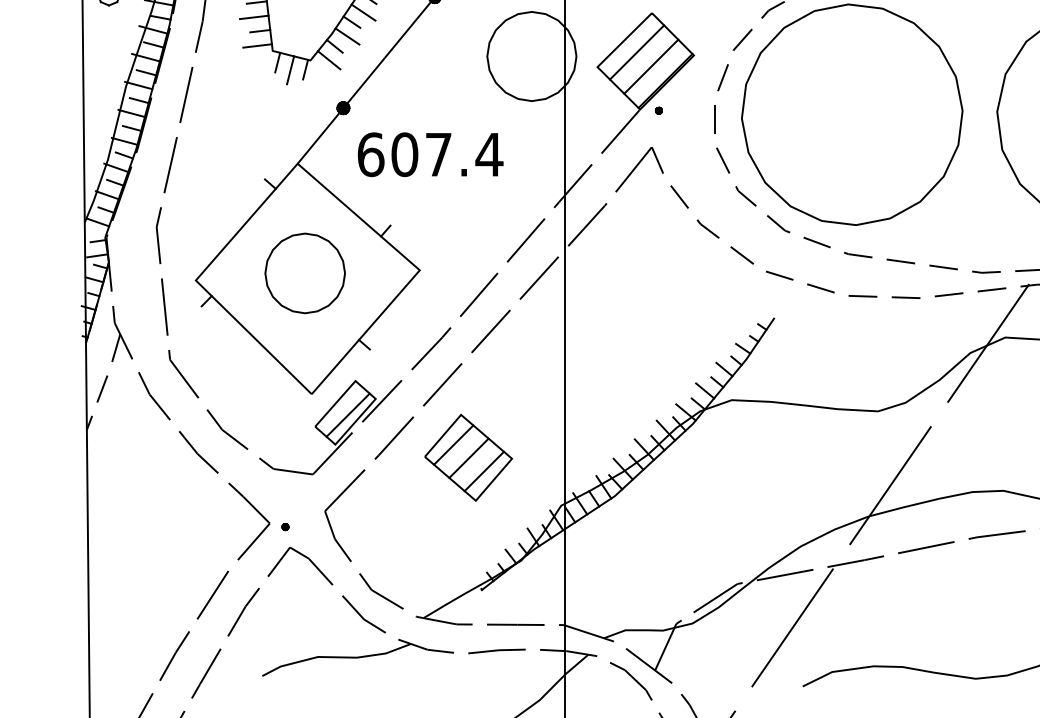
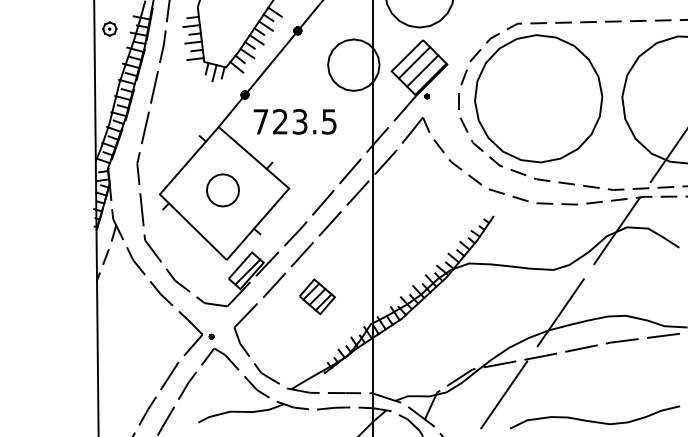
text: (430, 154) -> (295, 121), 607.4 -> 723.5
part: (304, 273) -> (222, 190), size x0.7
part: (468, 457) -> (317, 296), size x0.7

